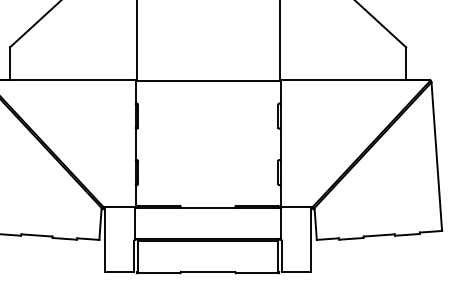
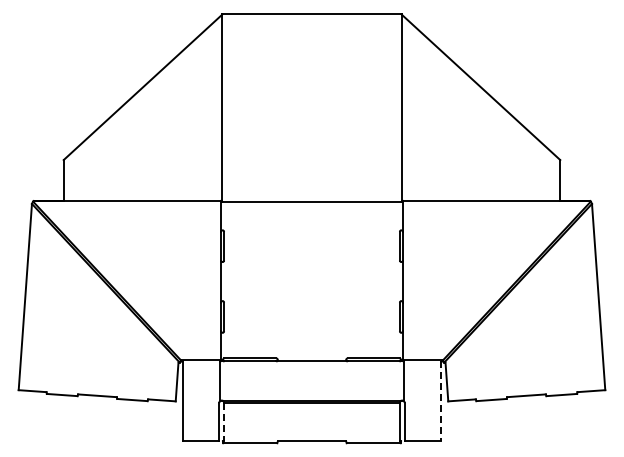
line: (311, 240) -> (441, 401), solid -> dashed
line: (138, 256) -> (224, 422), solid -> dashed

